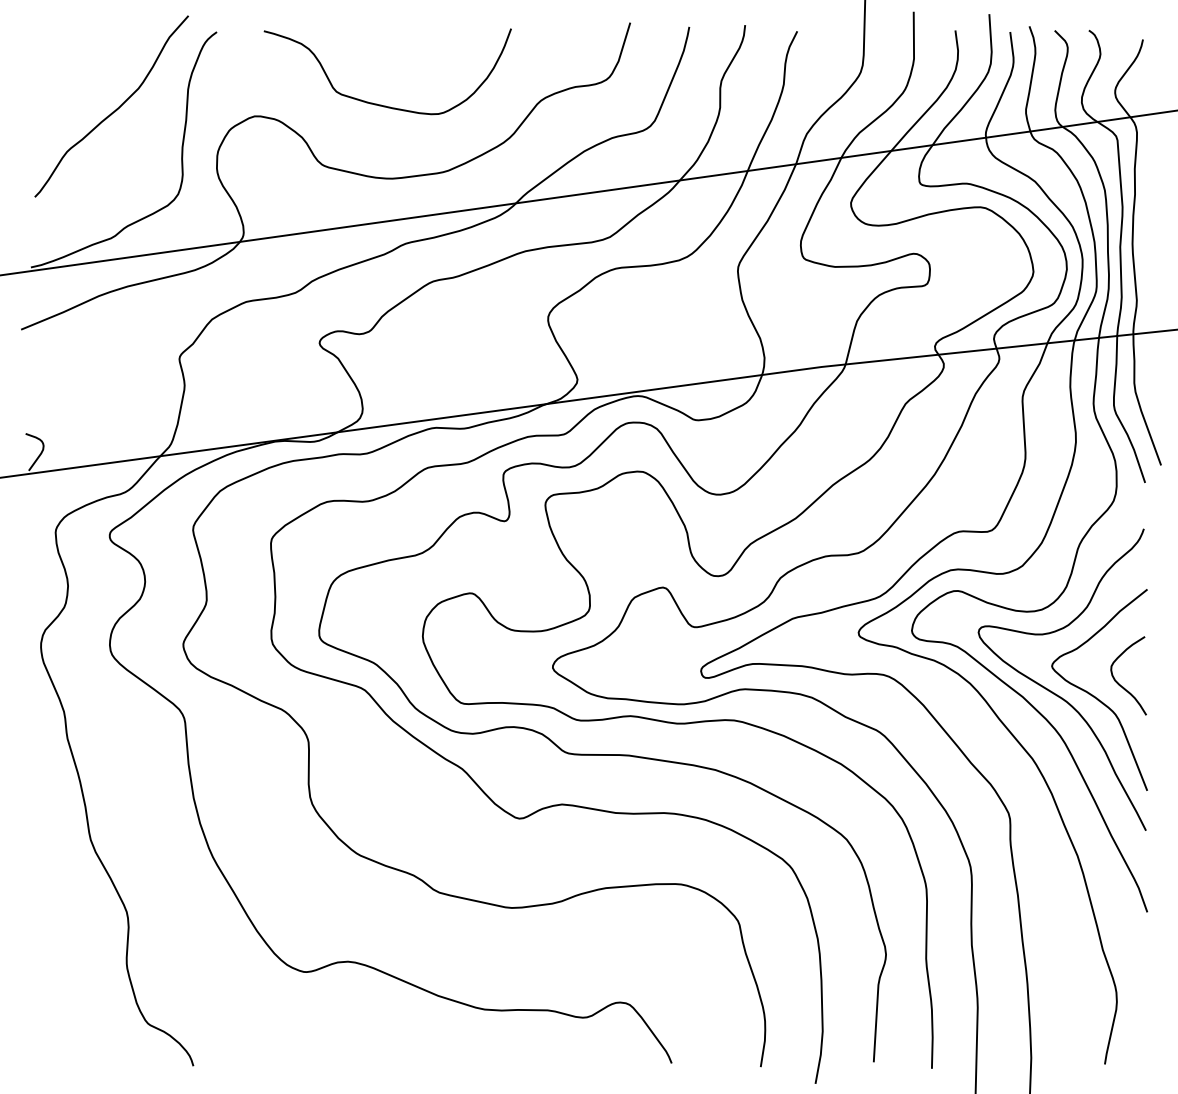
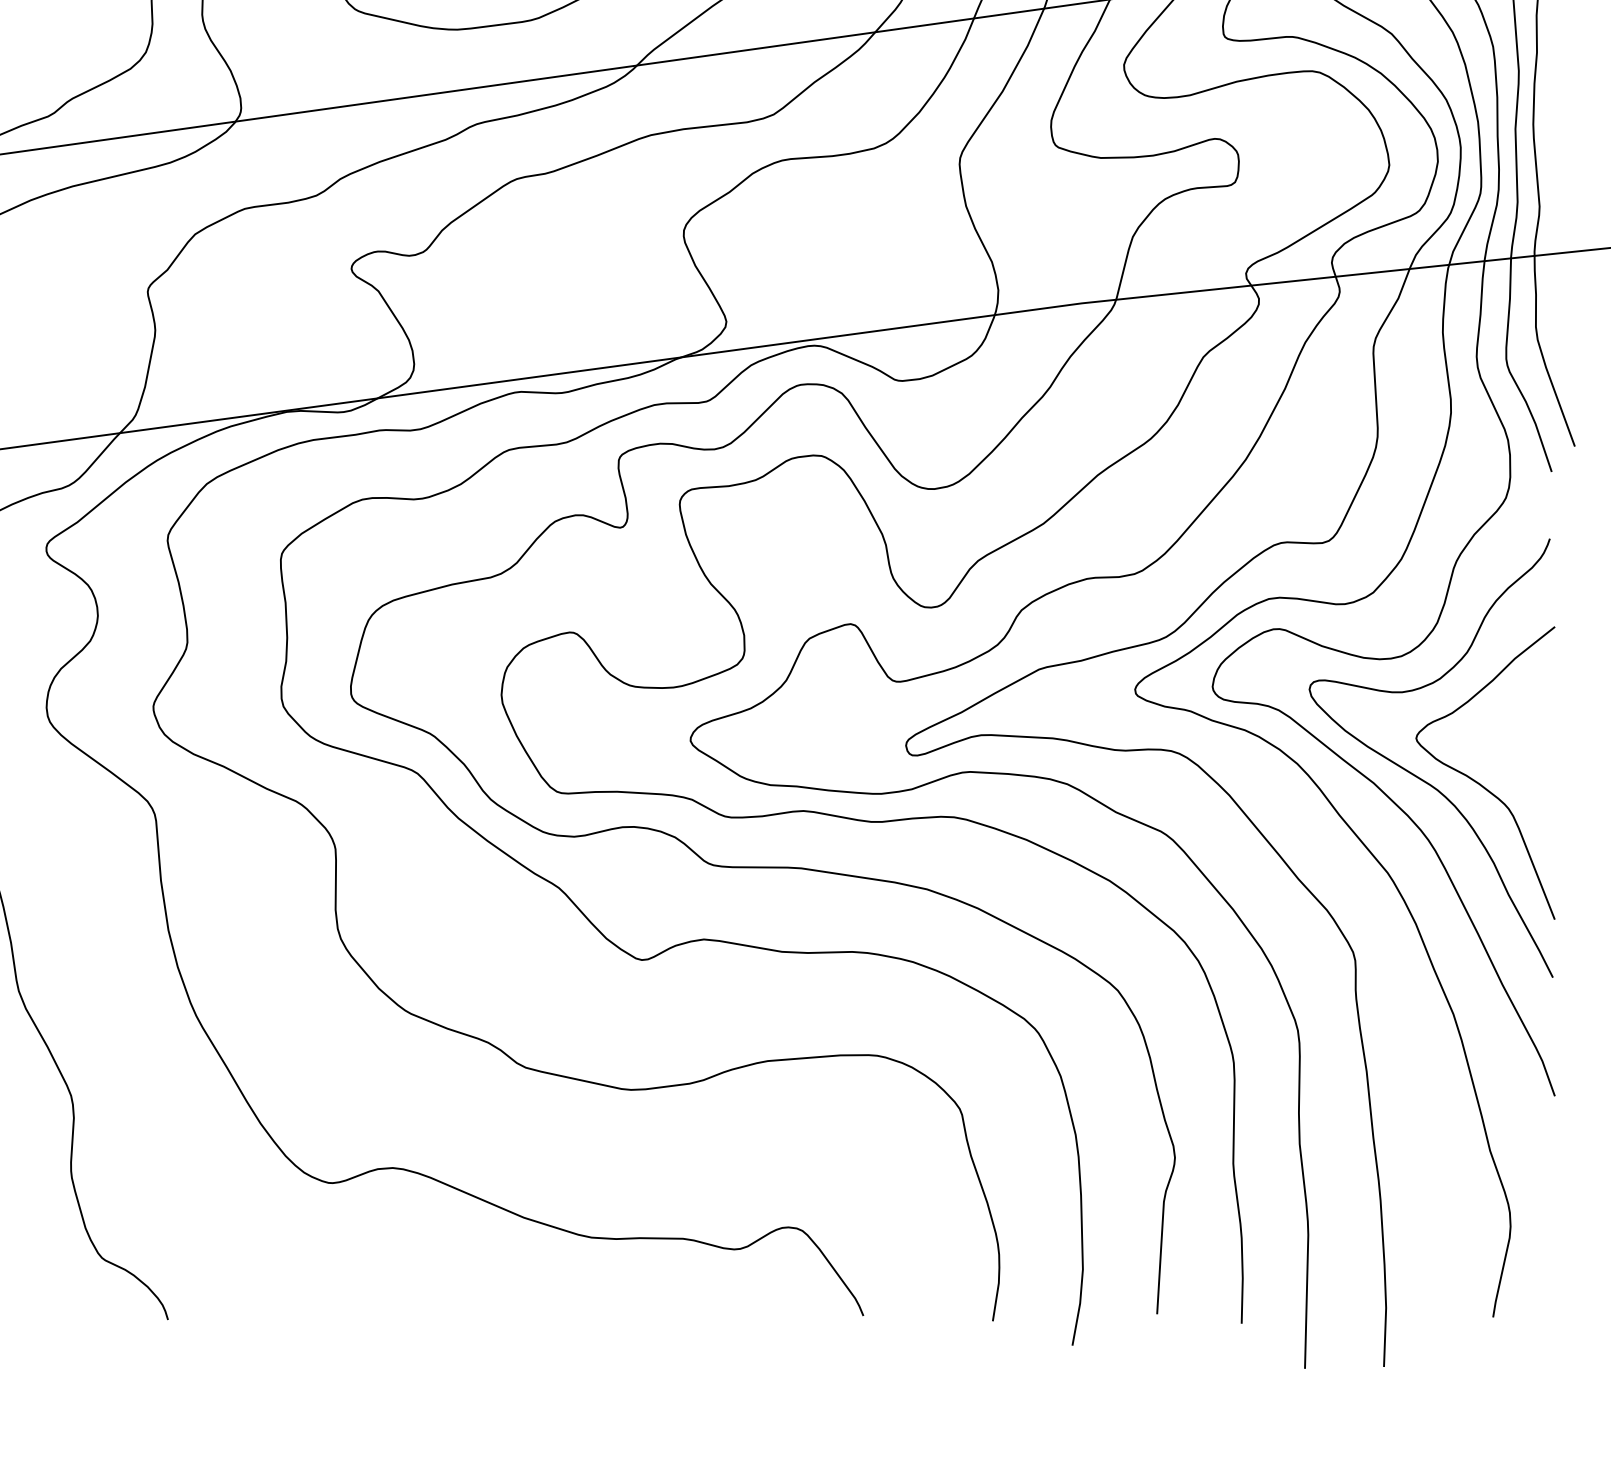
curve: (1119, 683) -> (1514, 763), removed

